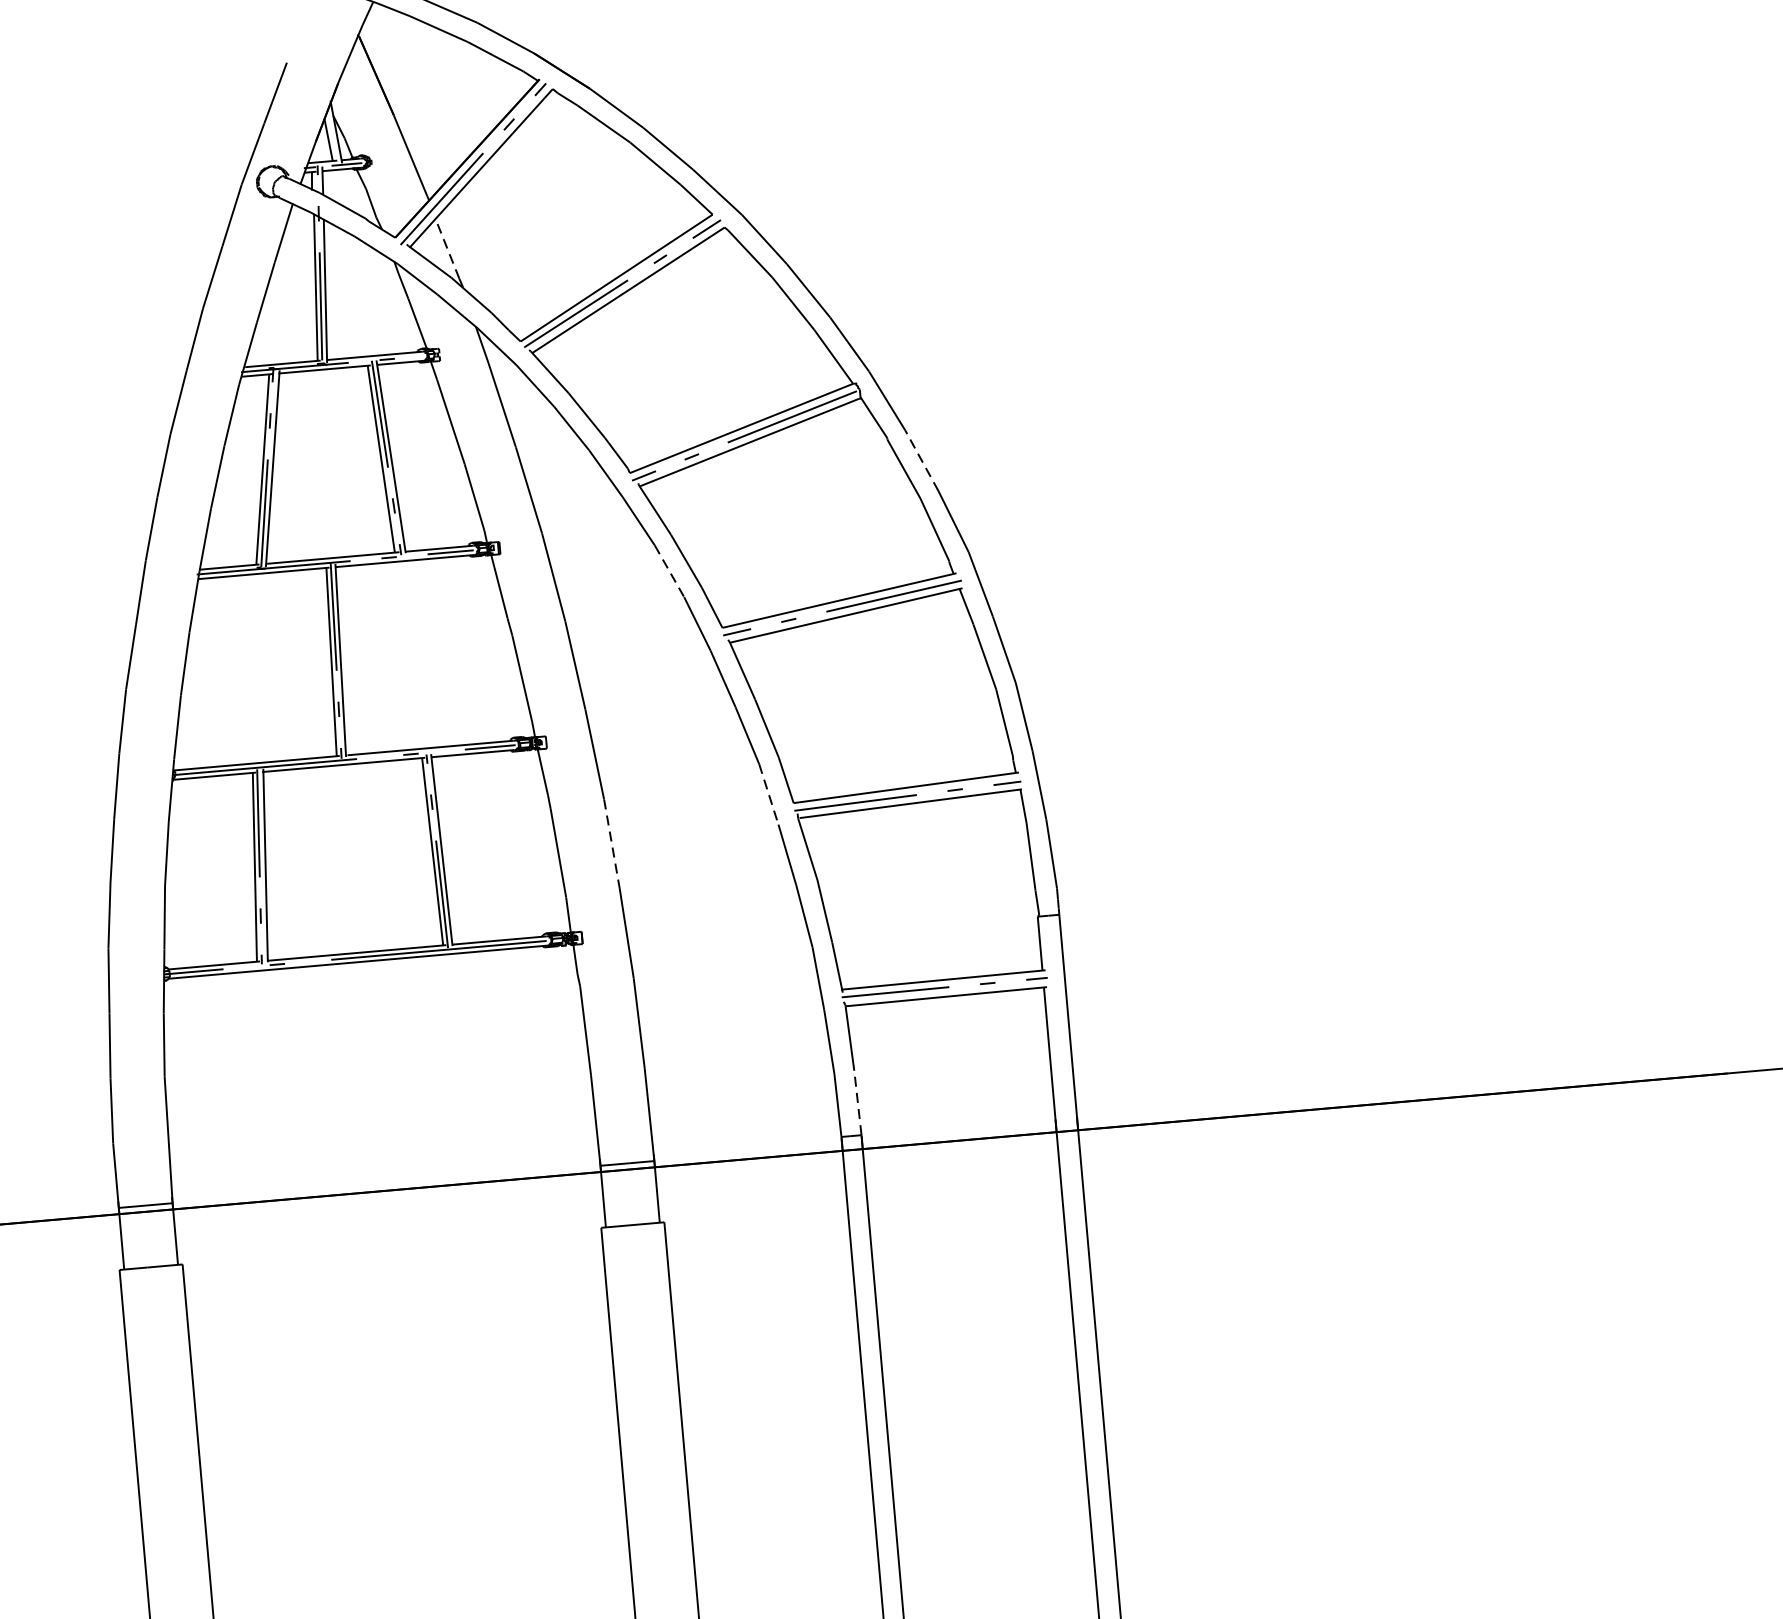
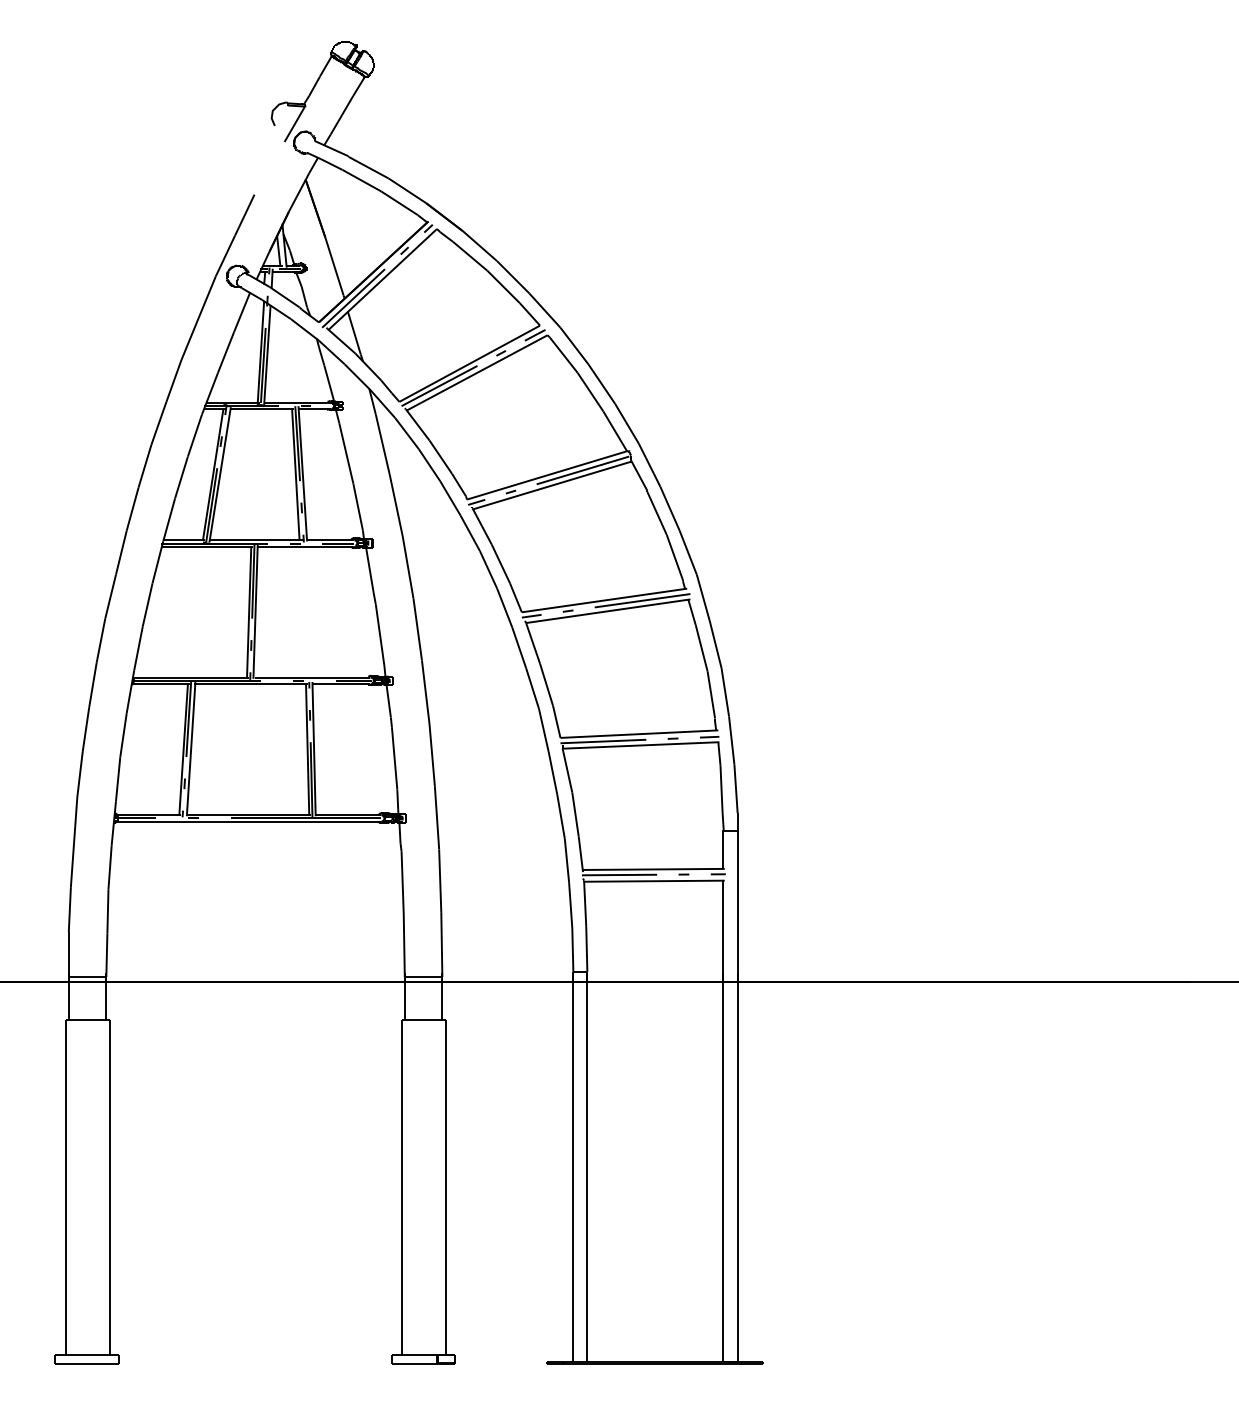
line: (447, 247) -> (354, 332), dashed -> solid
line: (921, 460) -> (669, 508), dashed -> solid
line: (669, 570) -> (488, 569), dashed -> solid
line: (768, 794) -> (543, 730), dashed -> solid
line: (612, 844) -> (432, 755), dashed -> solid
line: (857, 1103) -> (586, 949), dashed -> solid

